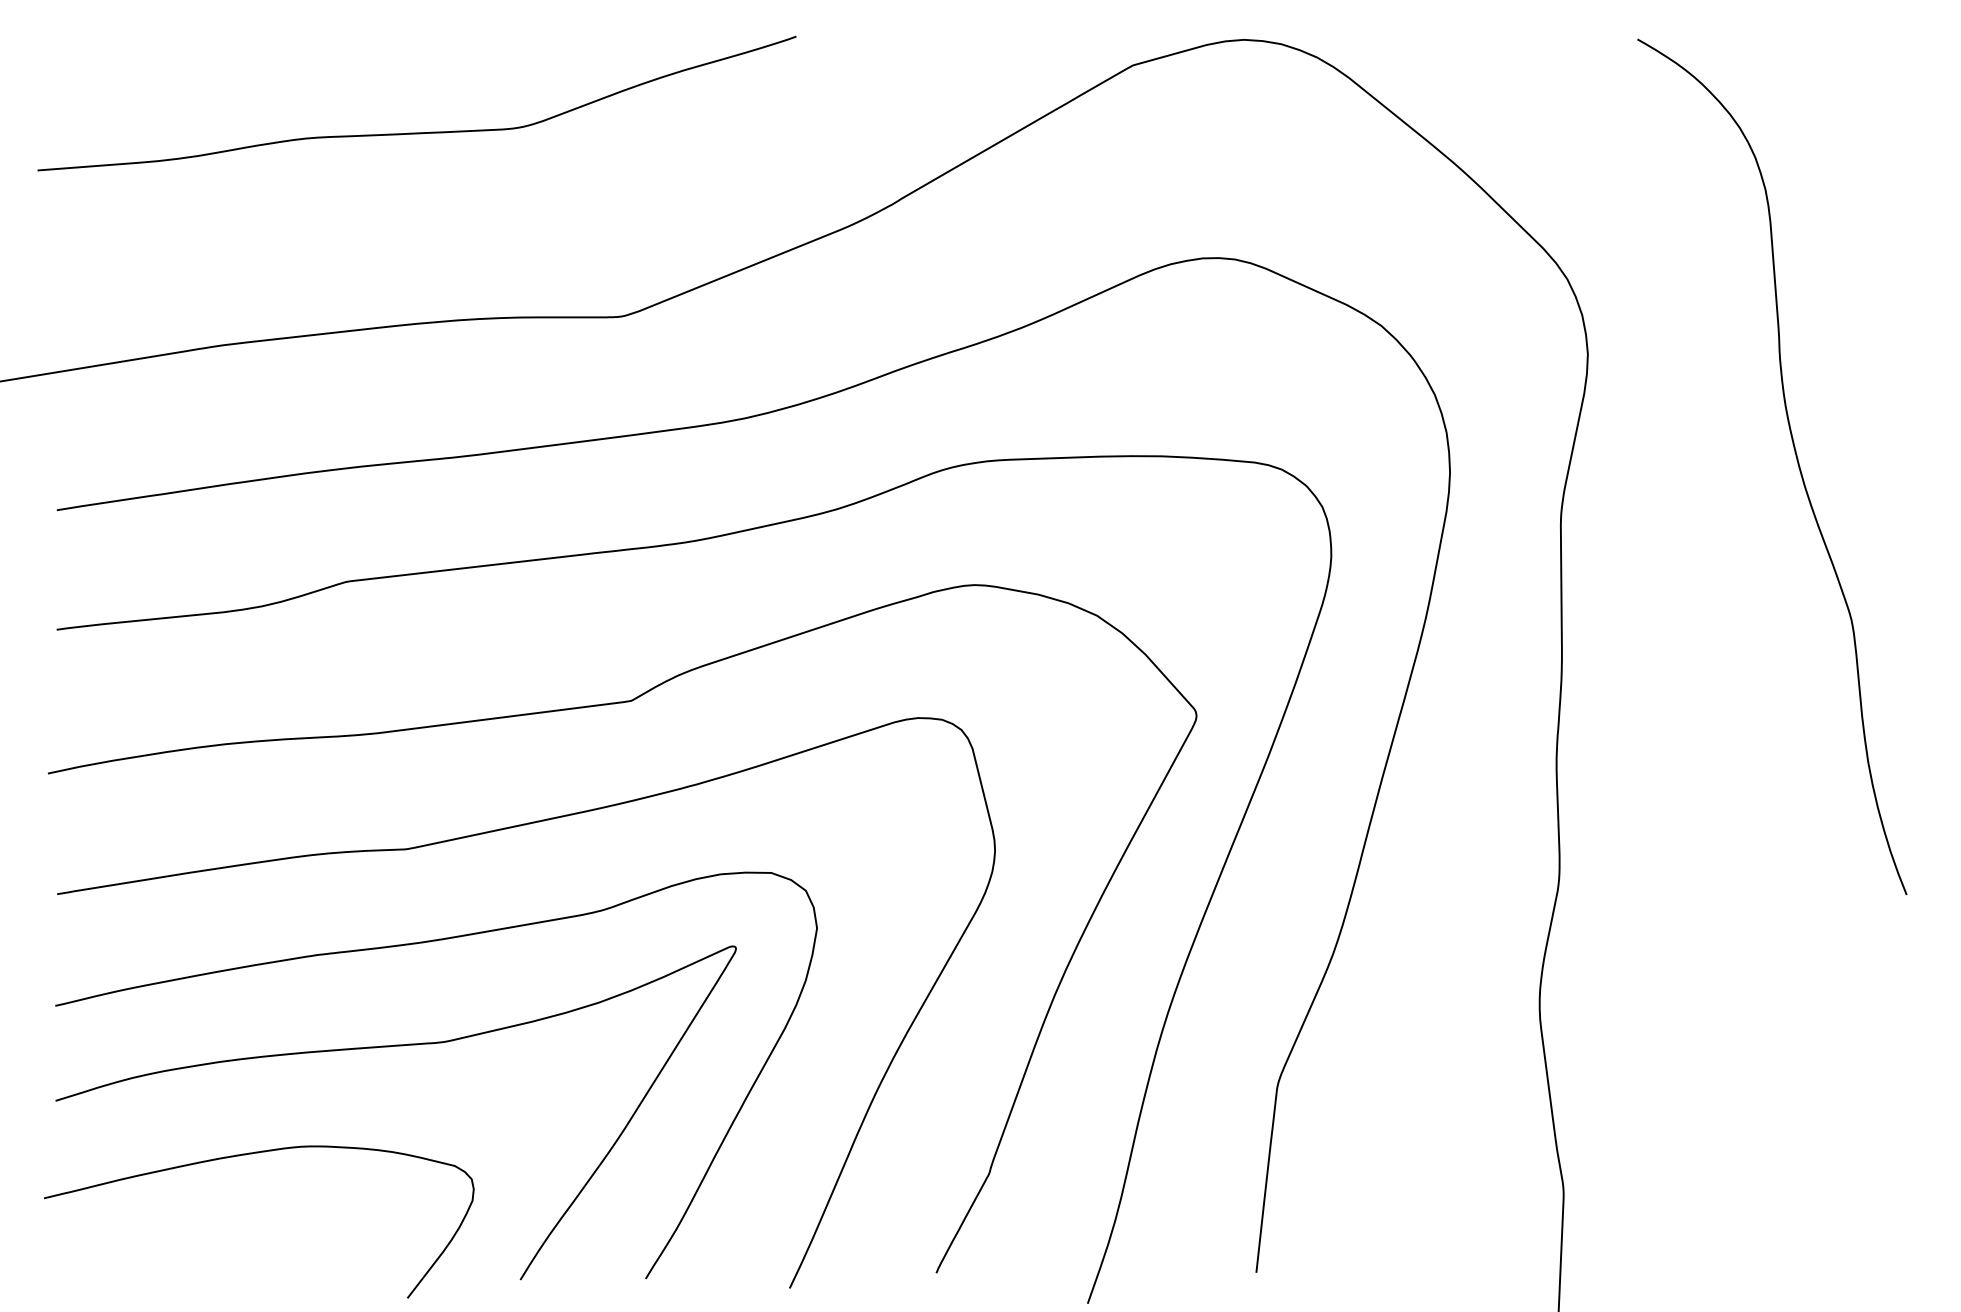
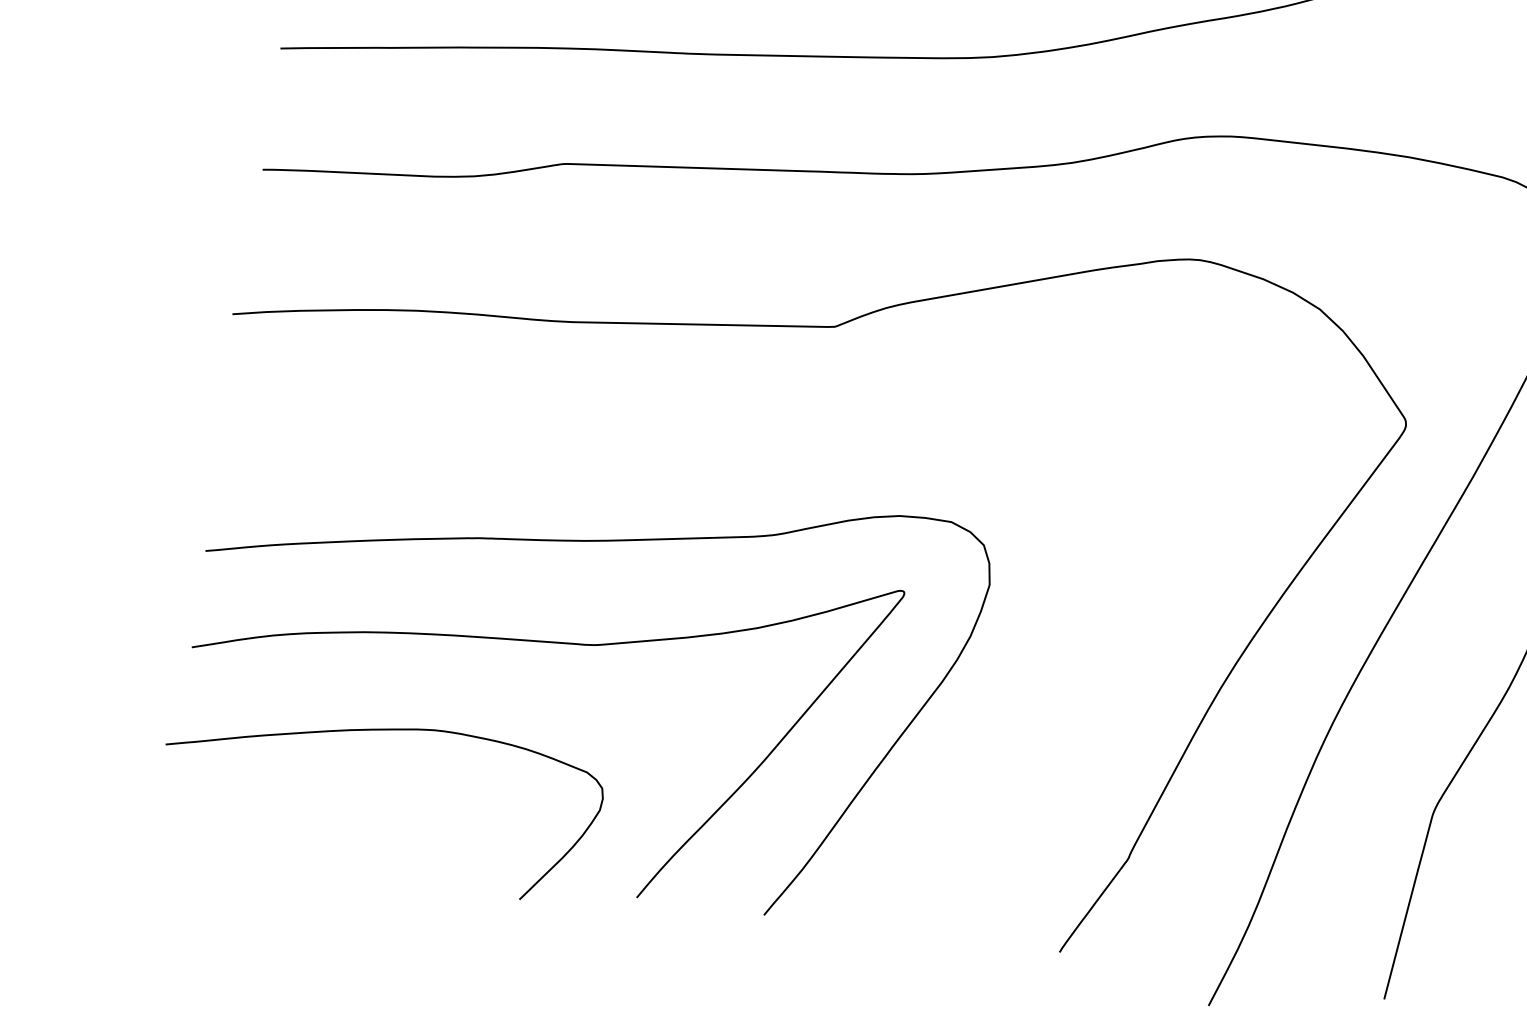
curve: (492, 832) -> (674, 439), removed

